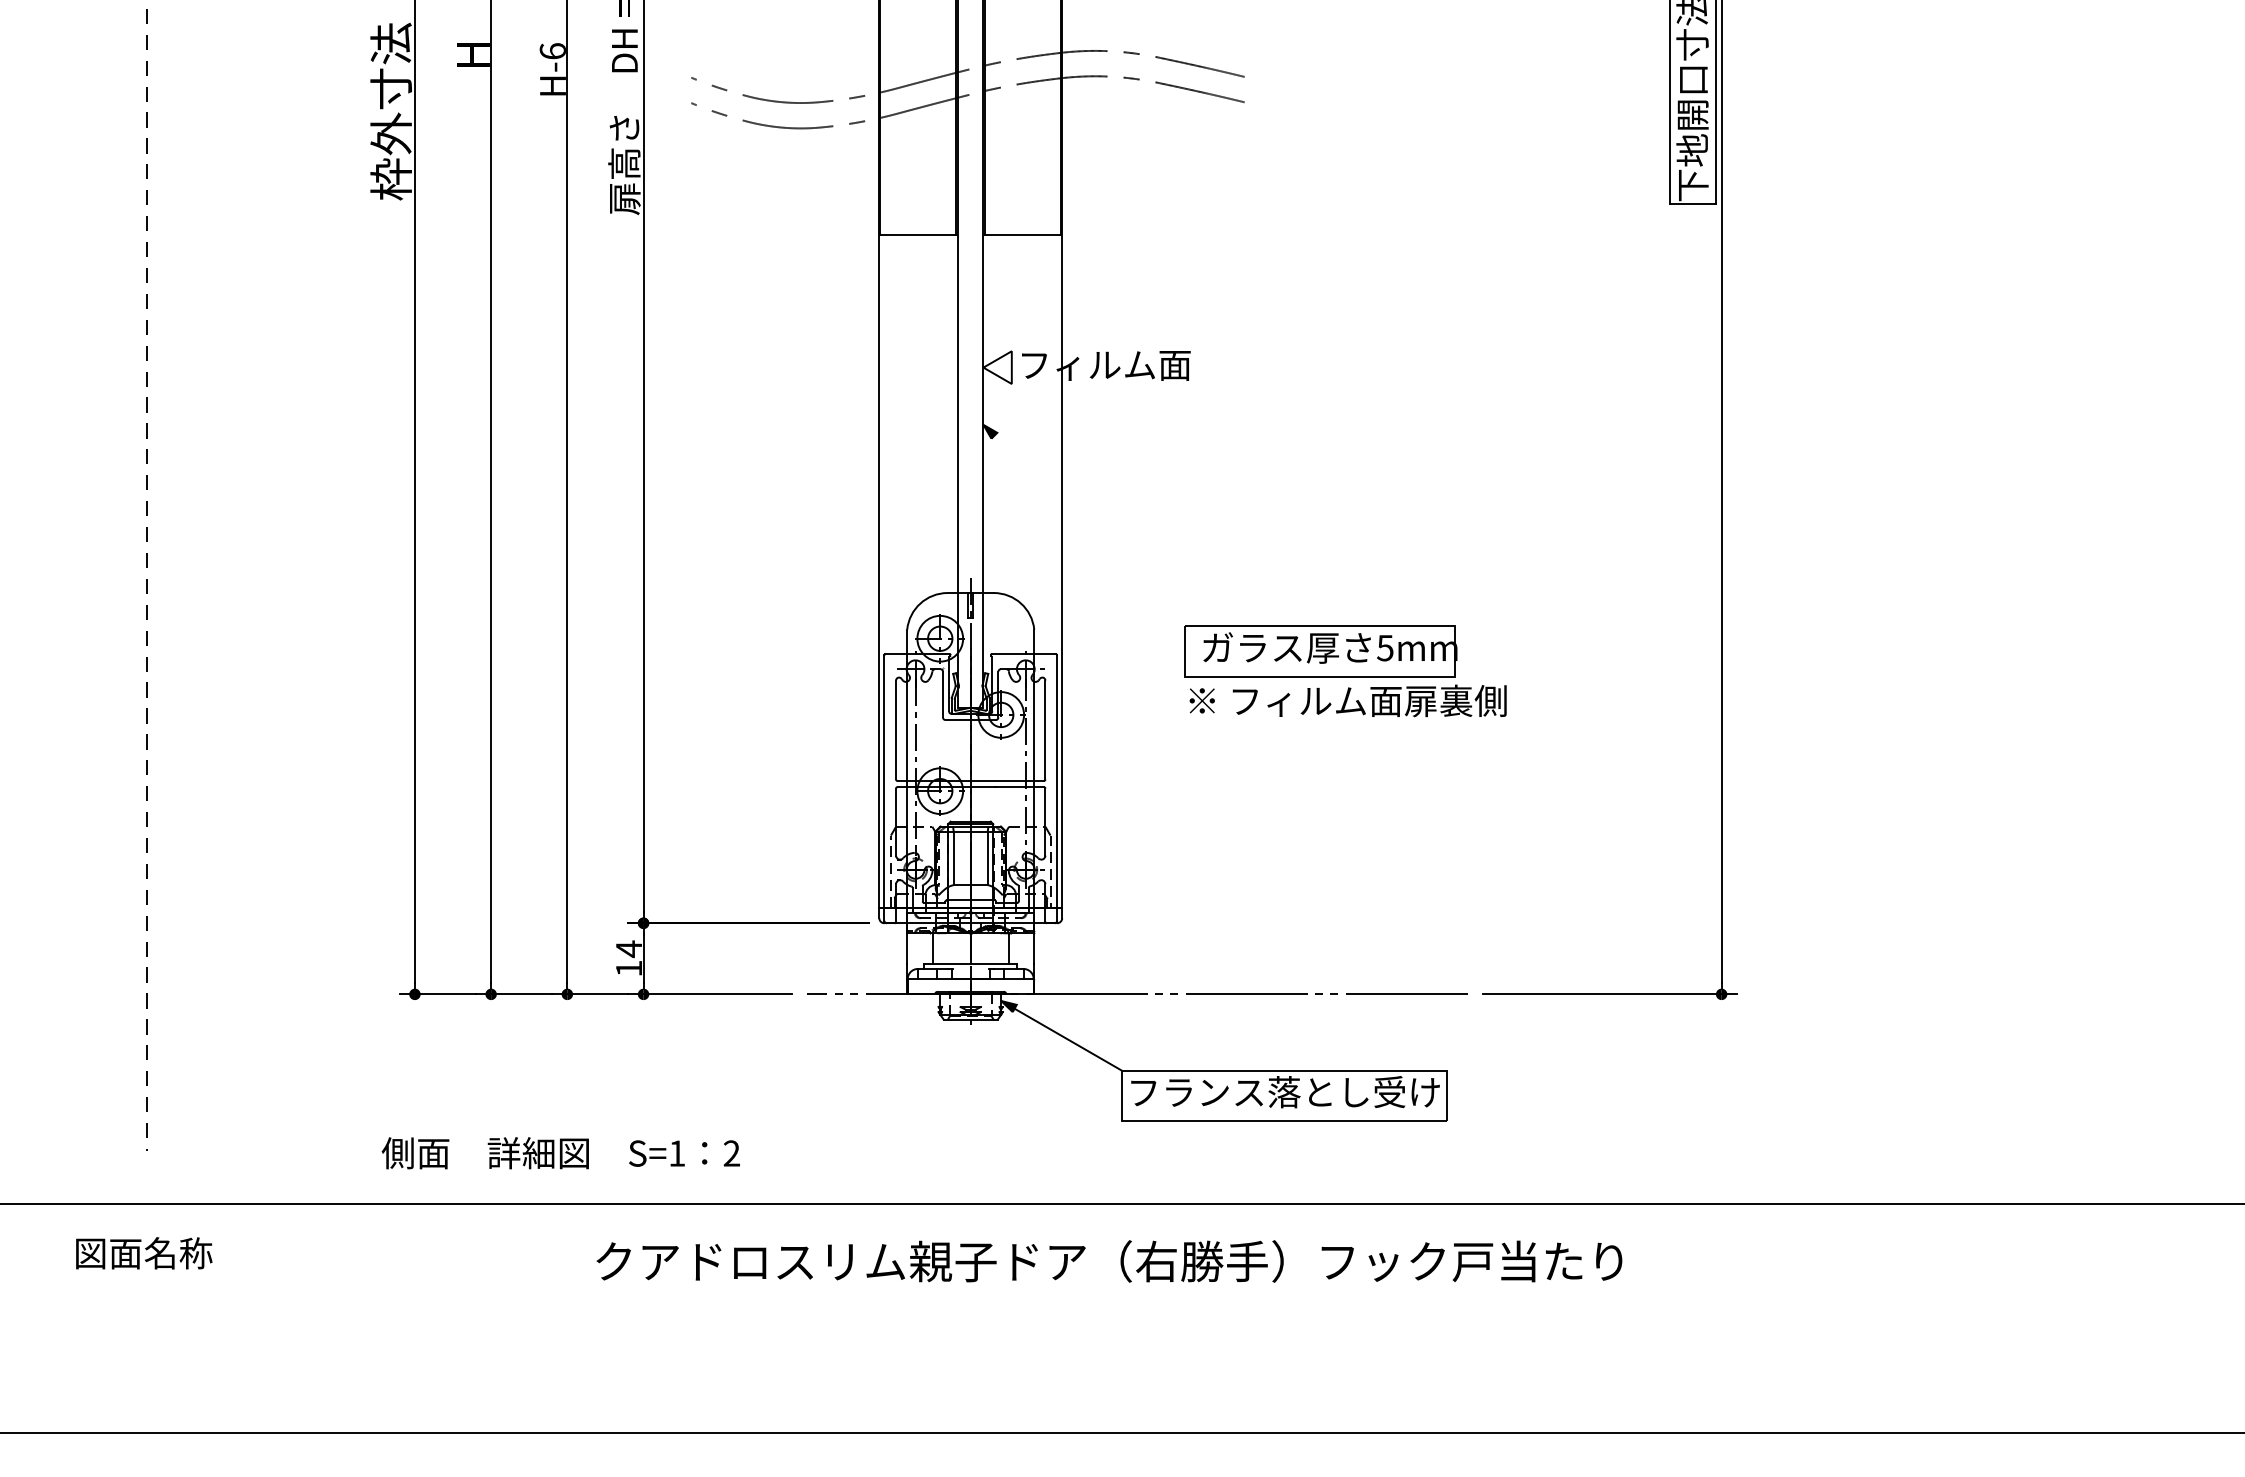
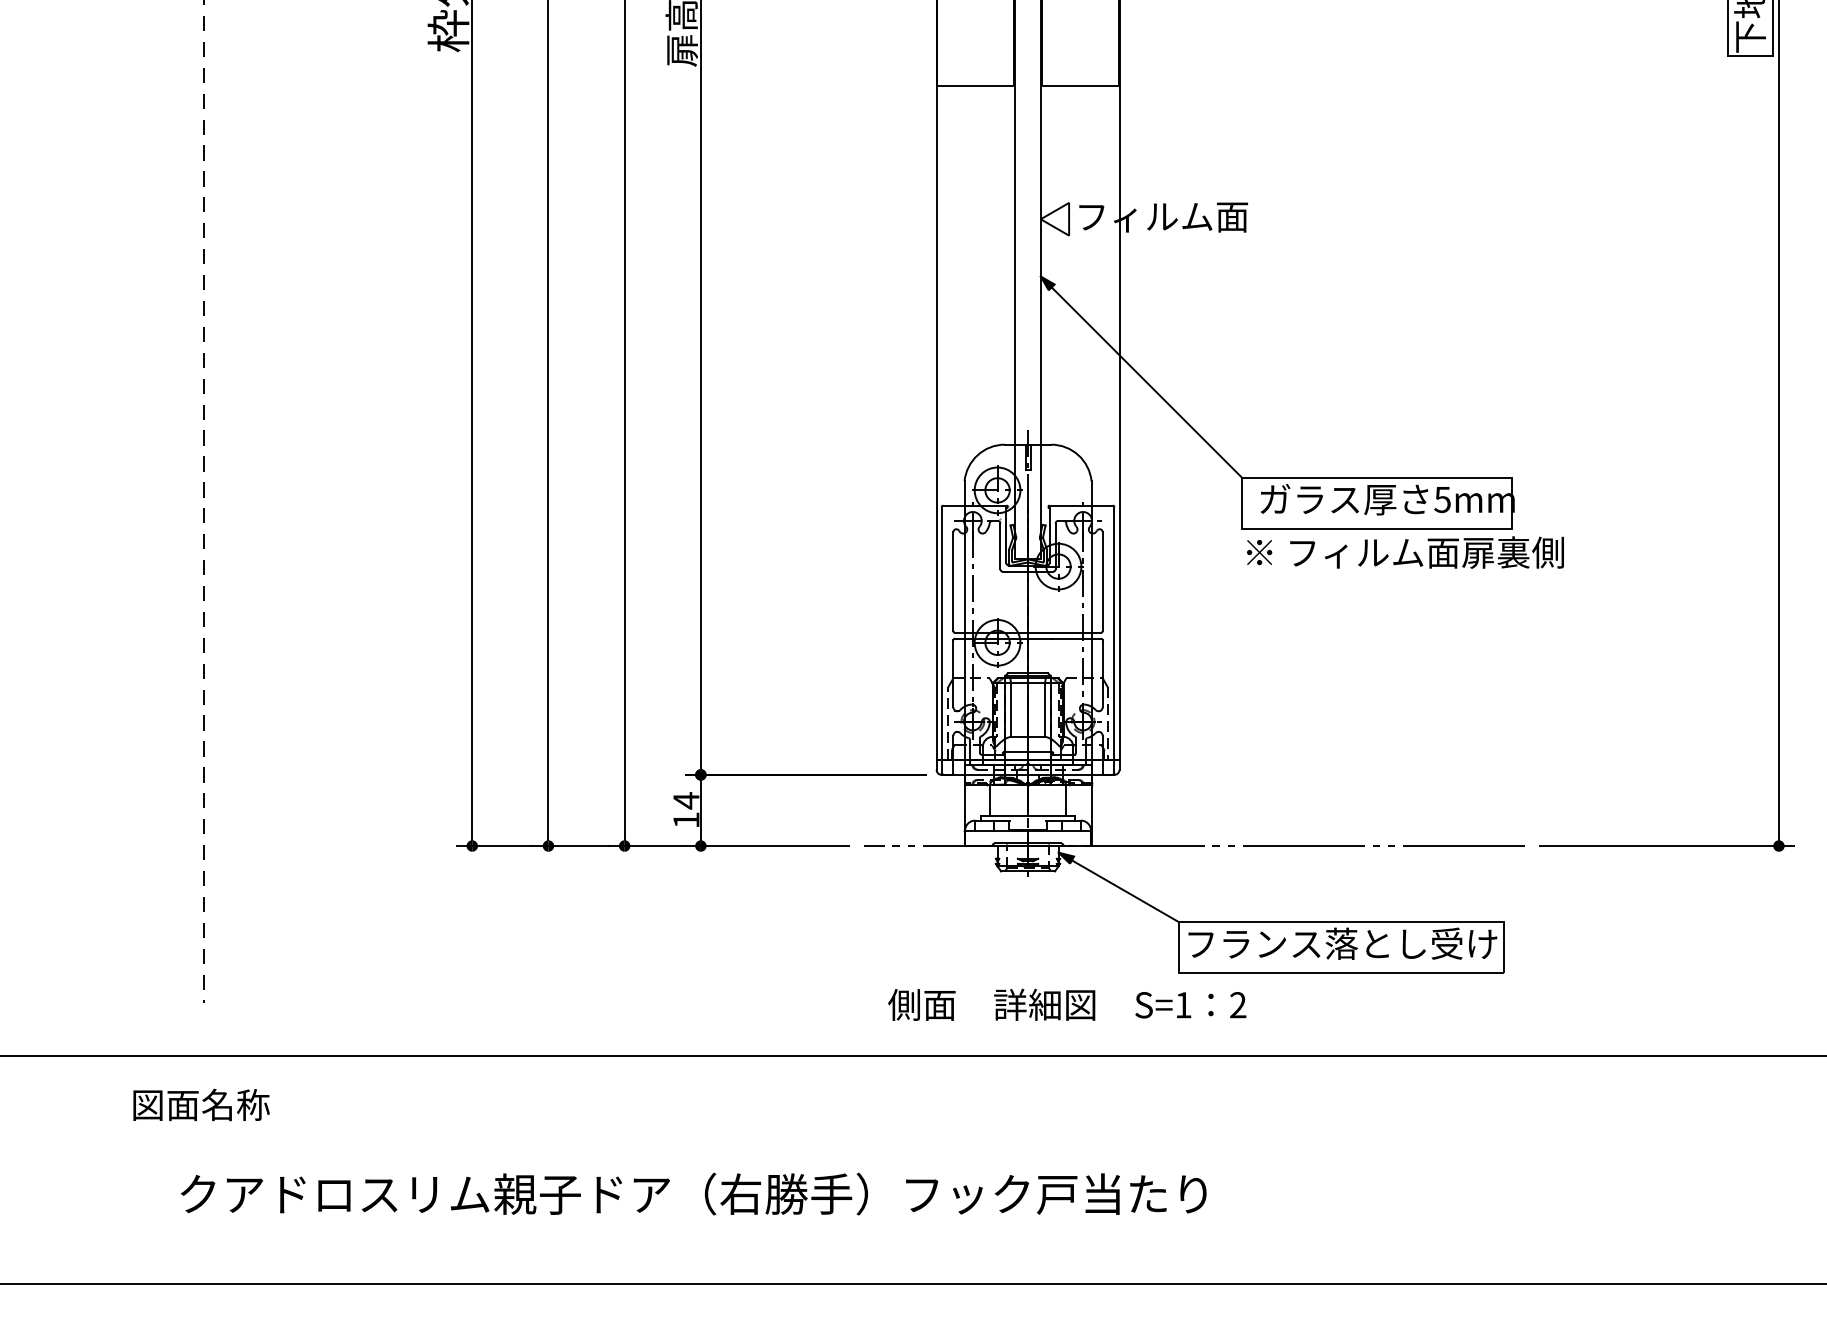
line: (1083, 525) -> (1140, 377), added
text: (560, 1153) -> (1066, 1005), moved
text: (1109, 1261) -> (693, 1194), moved

